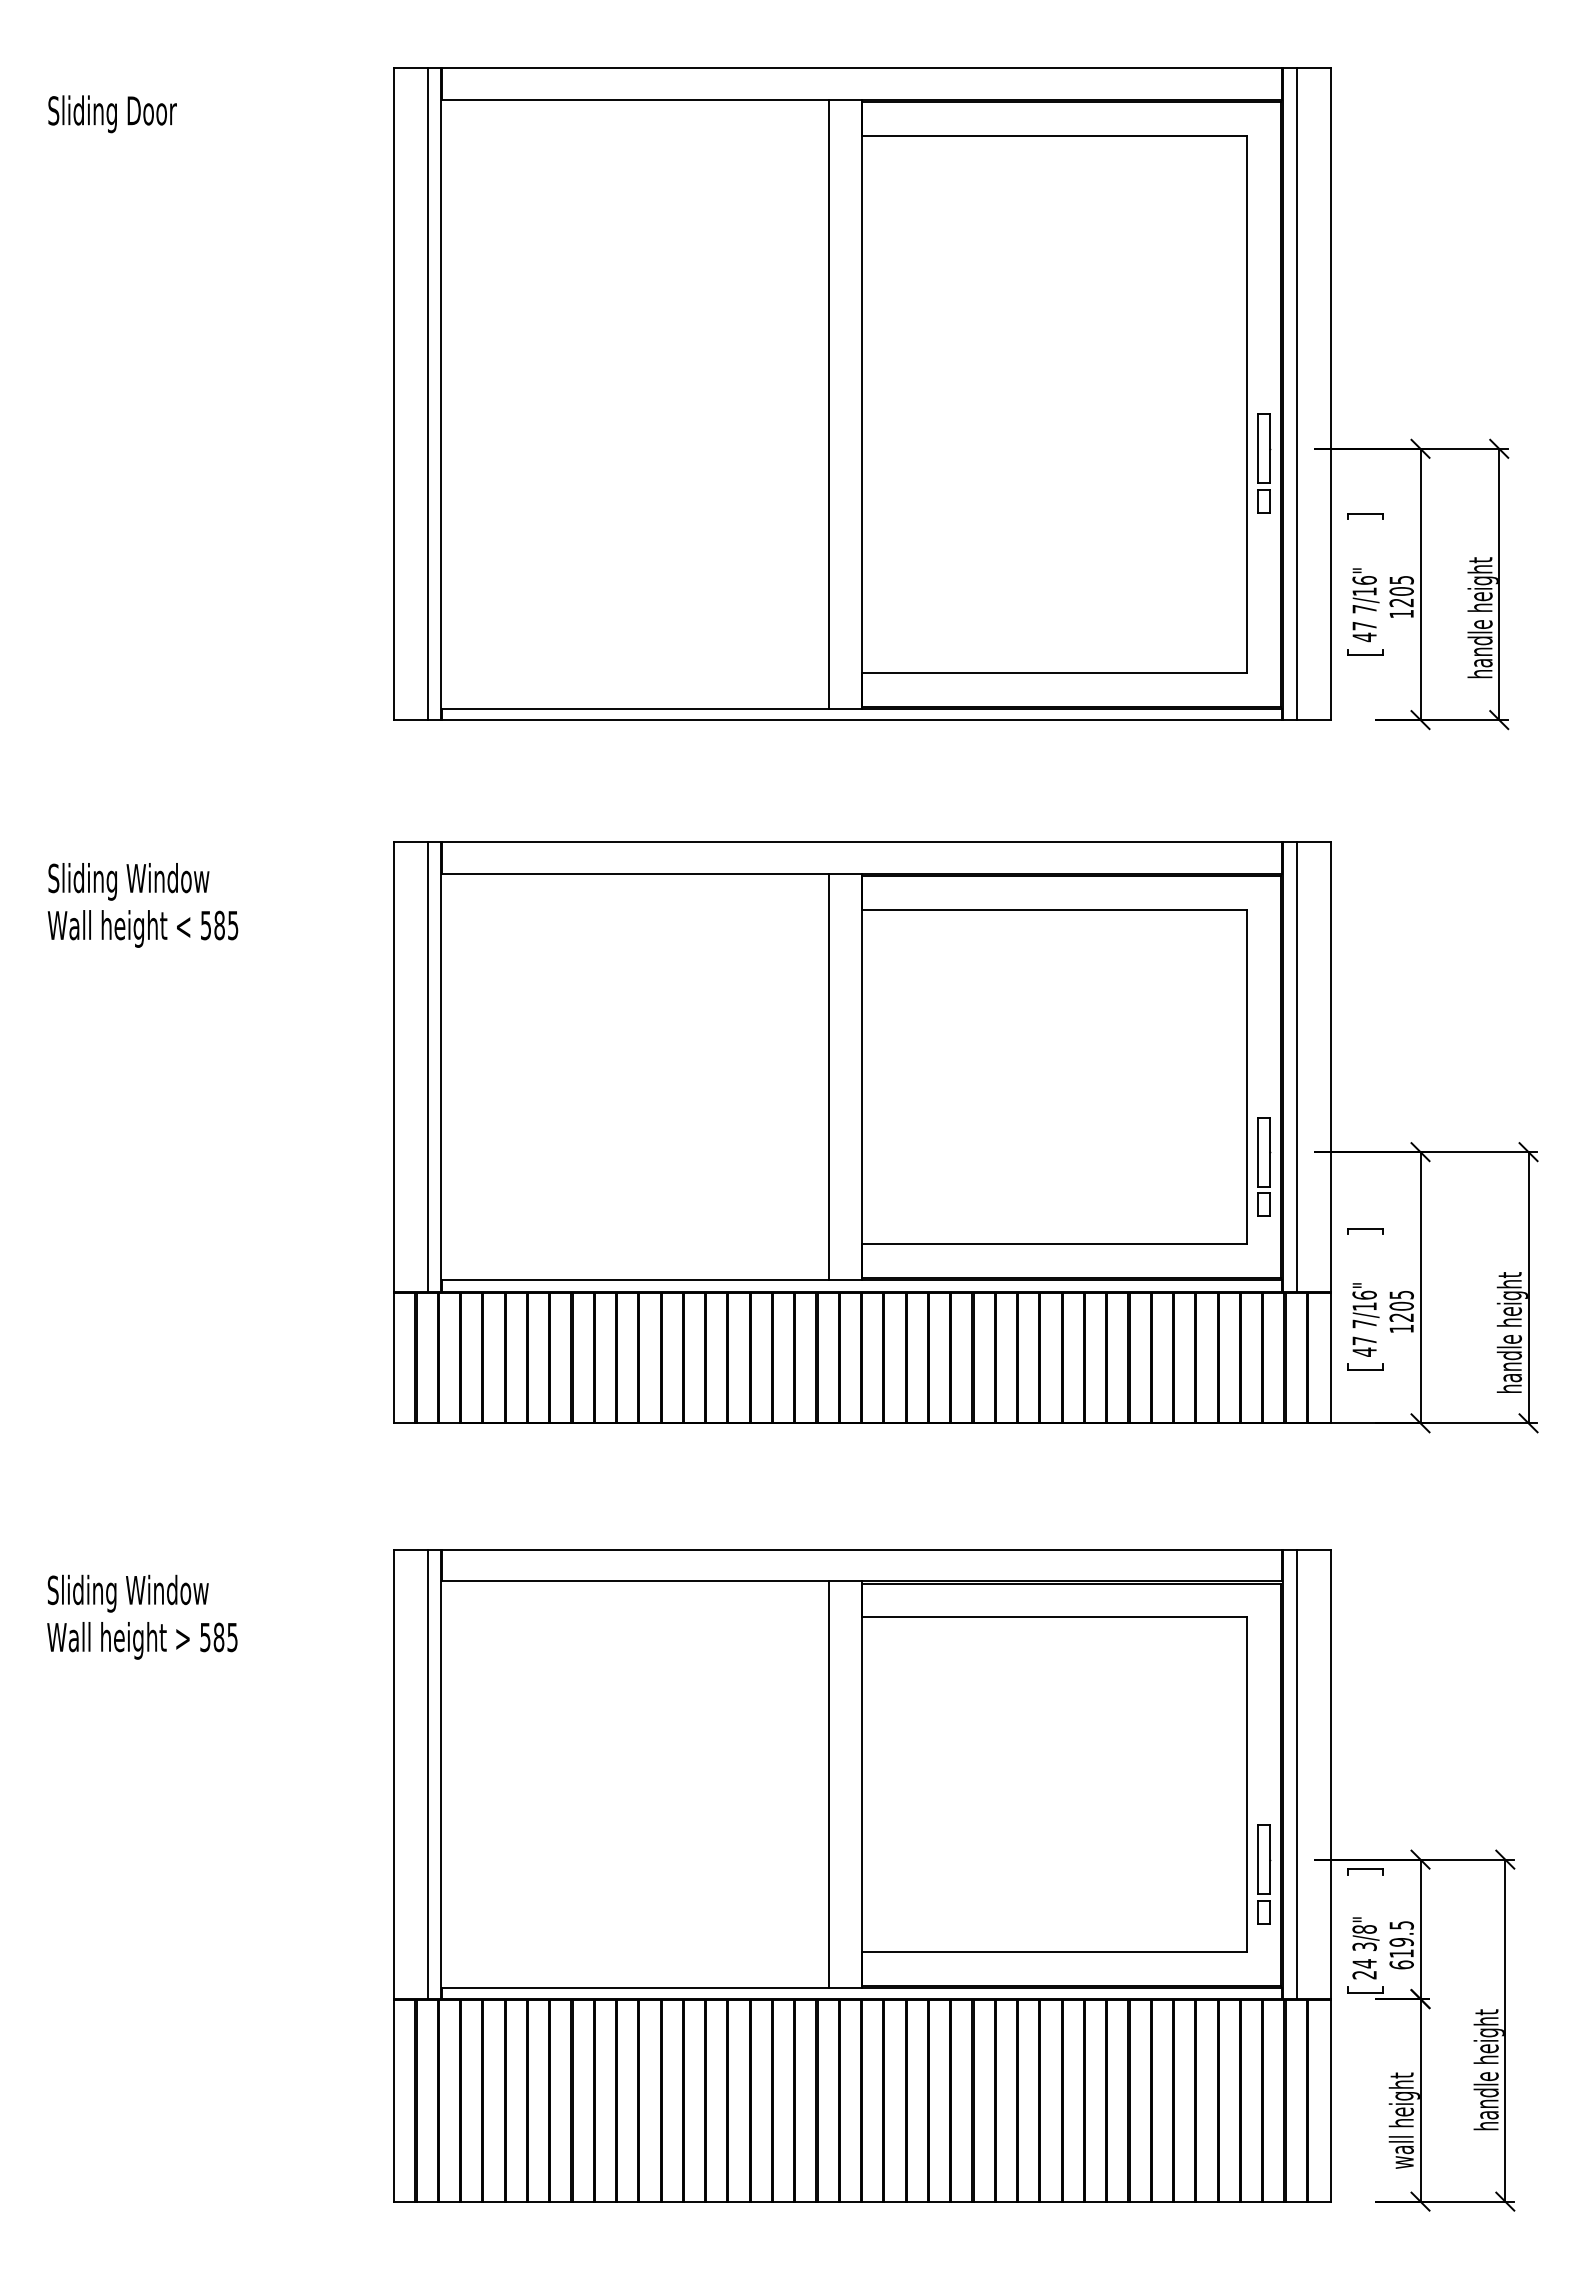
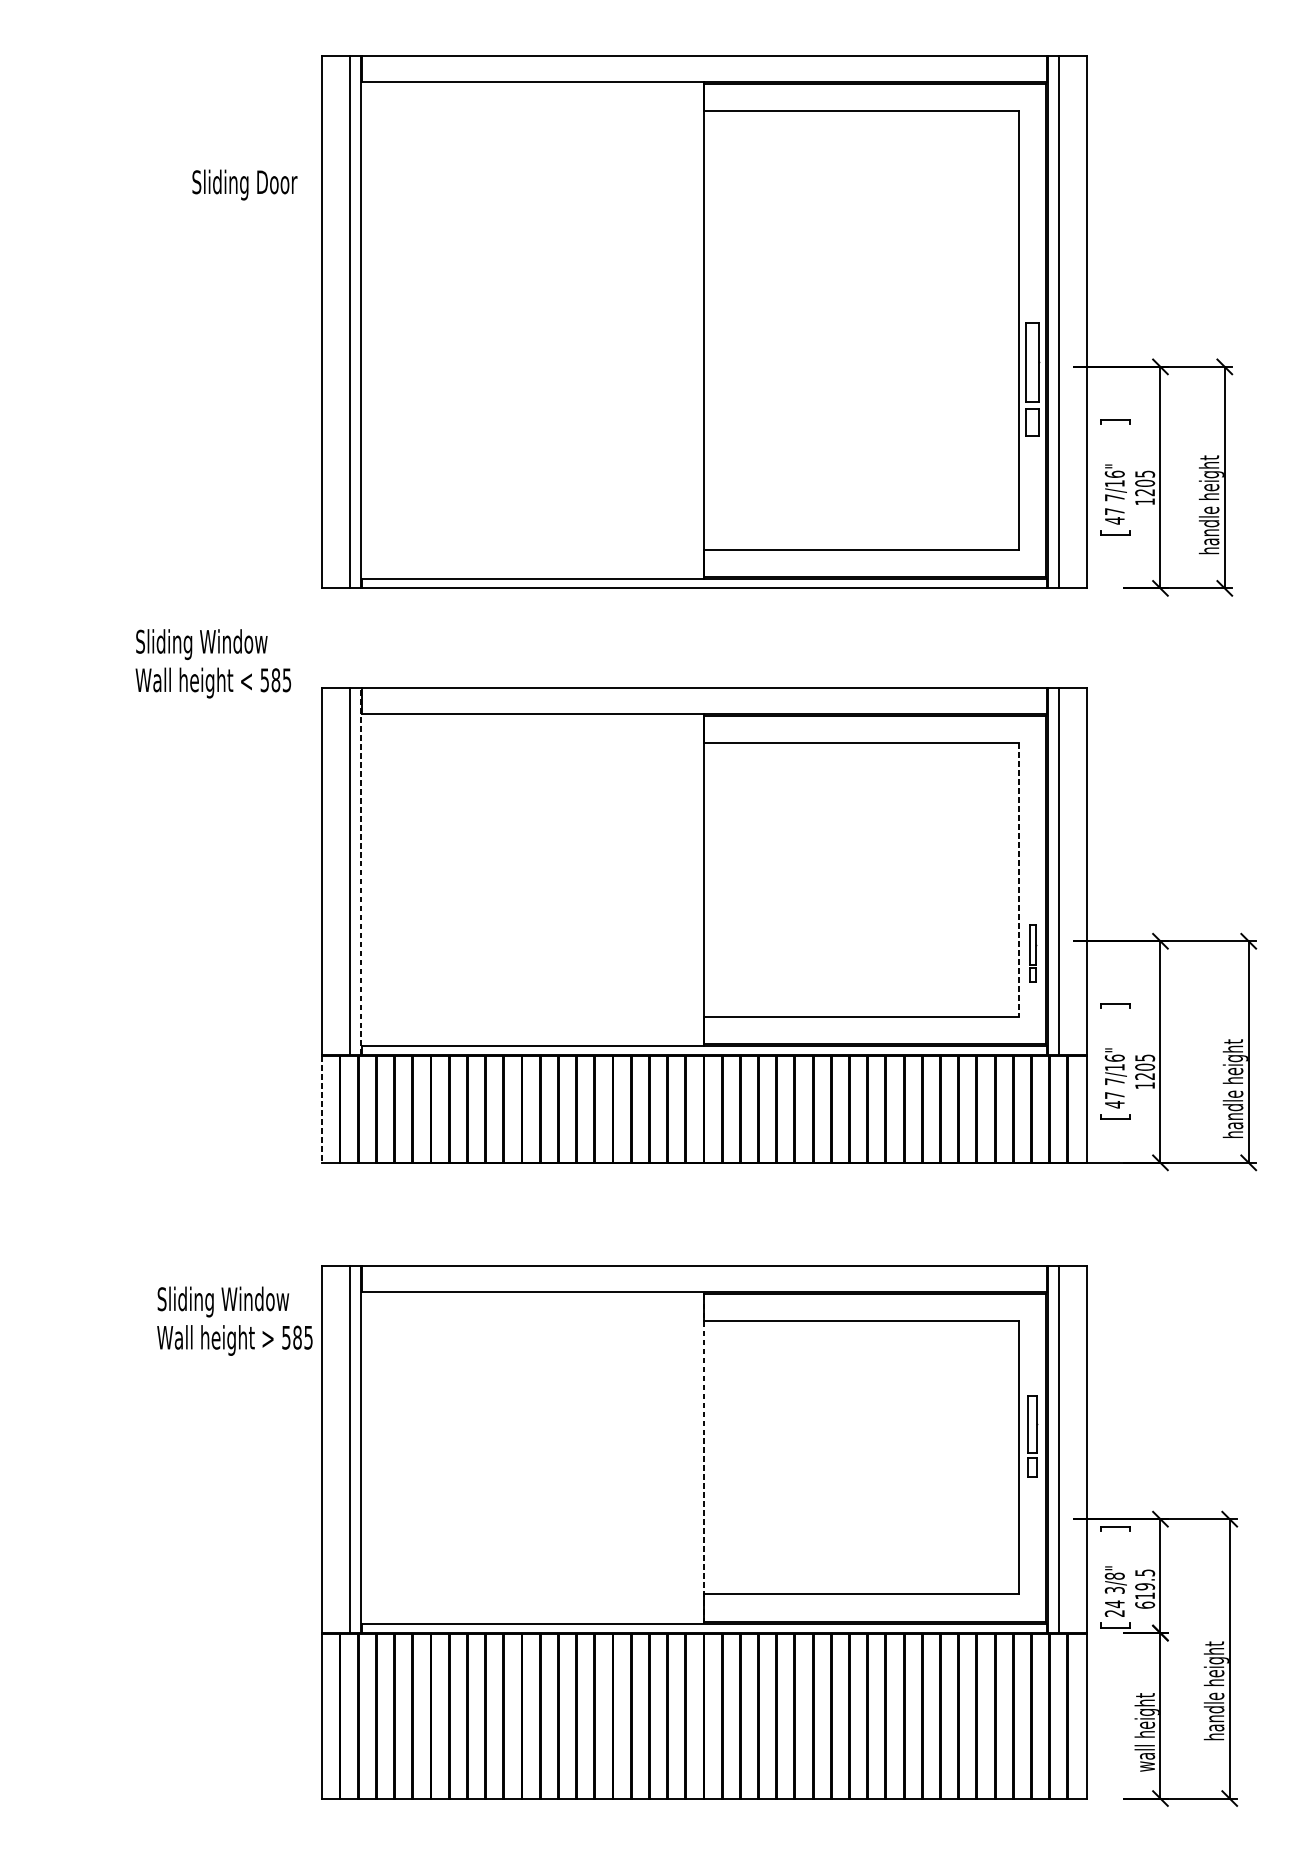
text: (112, 114) -> (244, 185), moved
line: (828, 403) -> (676, 329), removed
part: (1264, 463) -> (1033, 378), size x1.4
text: (142, 905) -> (212, 663), moved
line: (441, 1066) -> (360, 871), solid -> dashed
line: (828, 1076) -> (676, 879), removed
line: (1247, 1077) -> (1019, 880), solid -> dashed
part: (1264, 1166) -> (1033, 953), size x0.7
line: (394, 1358) -> (322, 1109), solid -> dashed
text: (142, 1616) -> (235, 1320), moved
line: (828, 1784) -> (676, 1457), removed
line: (862, 1784) -> (704, 1457), solid -> dashed
part: (1264, 1874) -> (1033, 1436), moved

